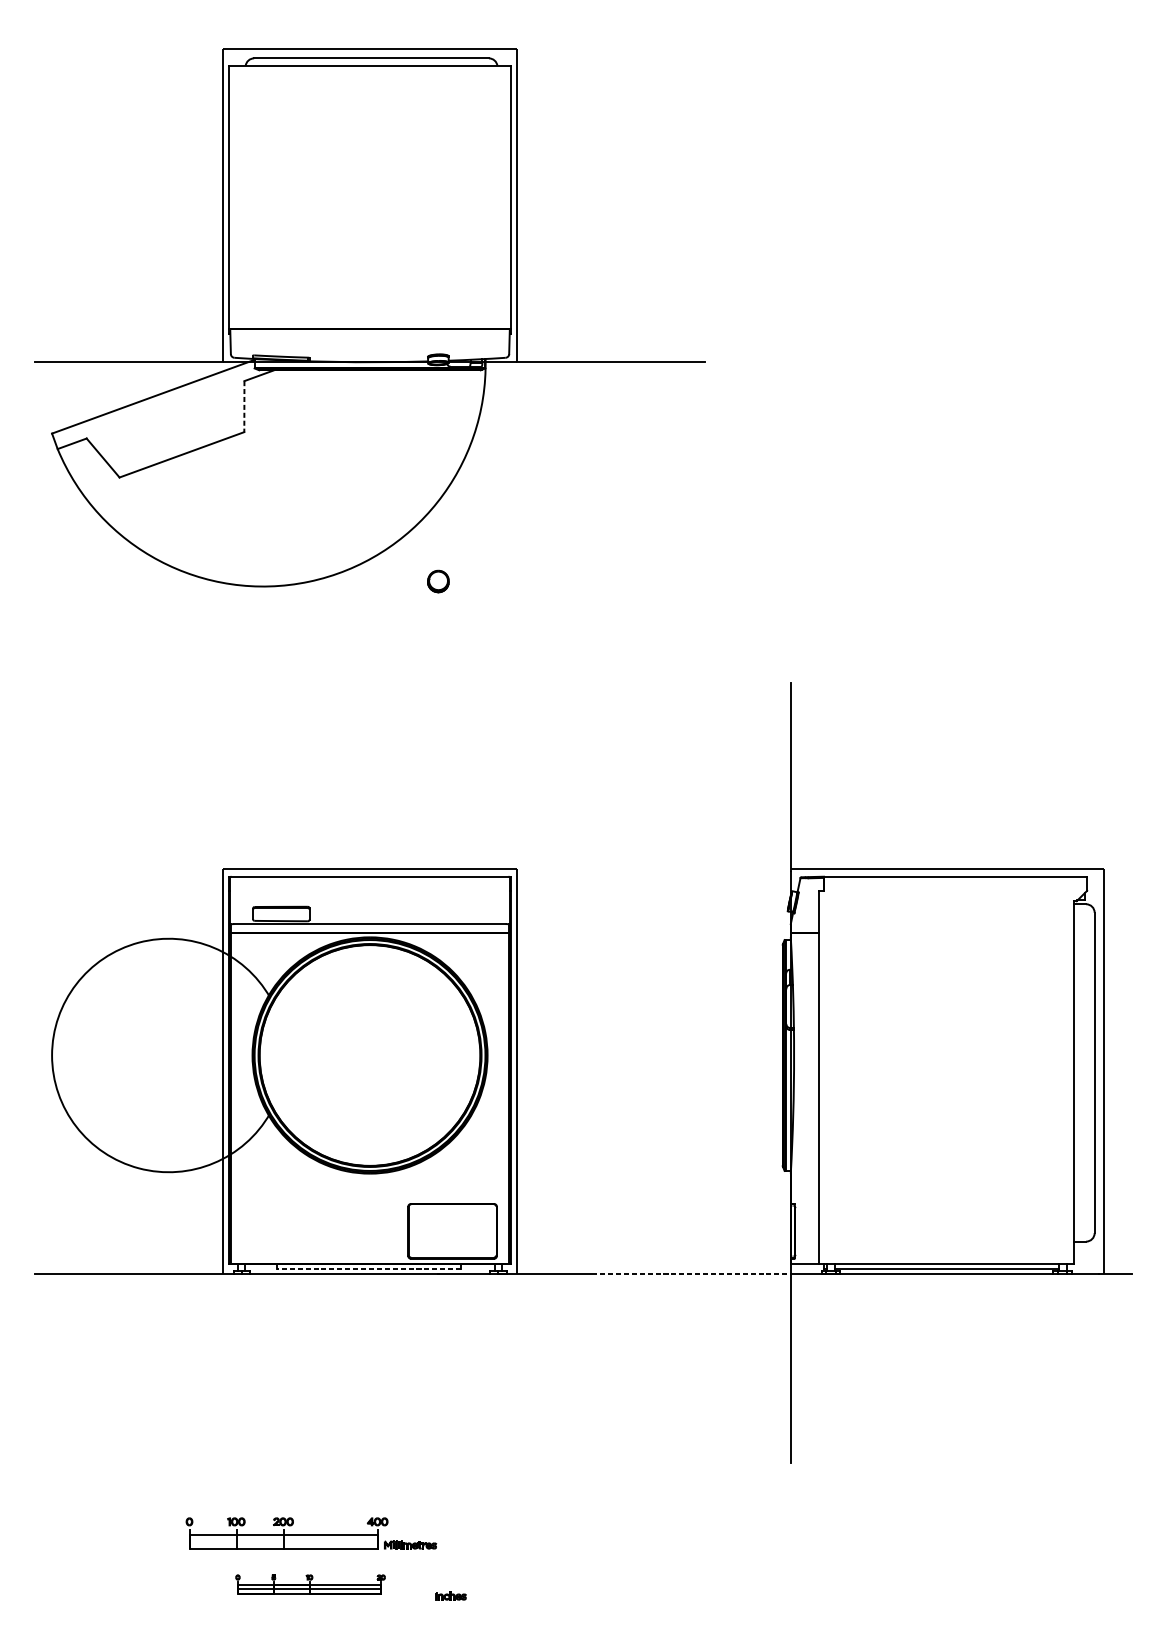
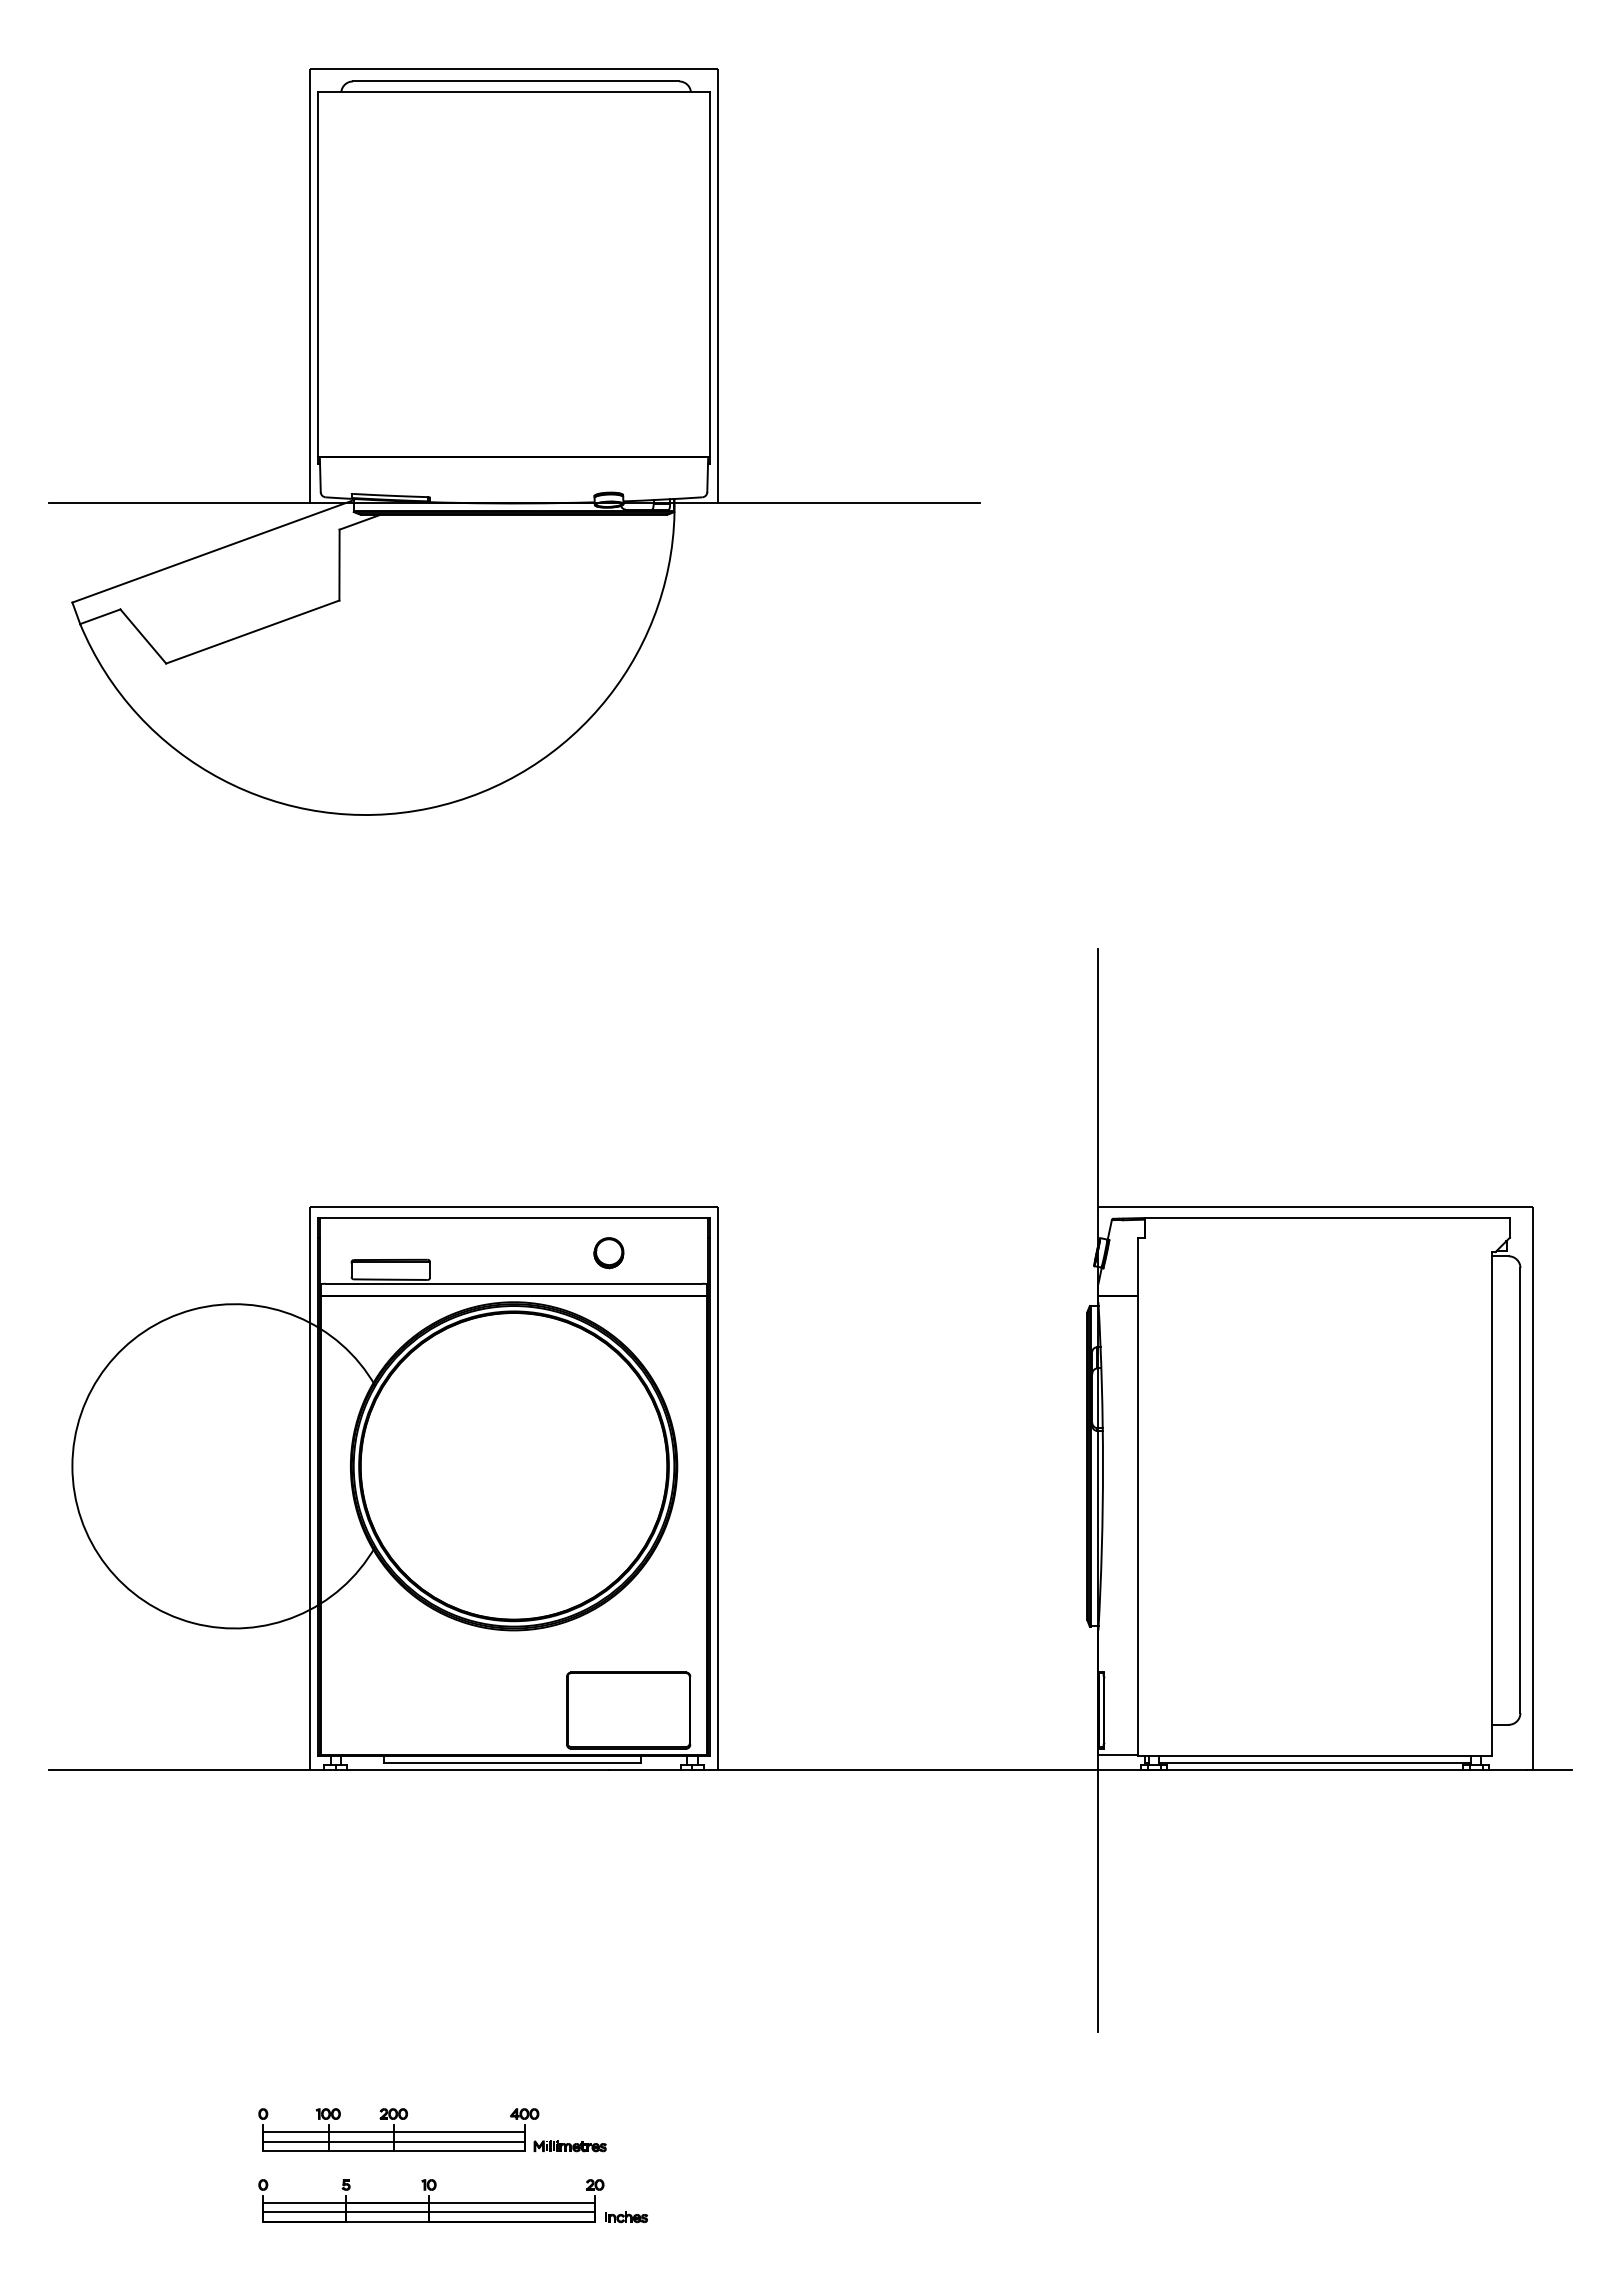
line: (244, 406) -> (339, 565), dashed -> solid
part: (438, 581) -> (608, 1253), moved
line: (368, 1268) -> (511, 1762), dashed -> solid
line: (691, 1274) -> (960, 1770), dashed -> solid
line: (283, 1541) -> (393, 2141), added
part: (310, 1584) -> (431, 2200), size x1.67

